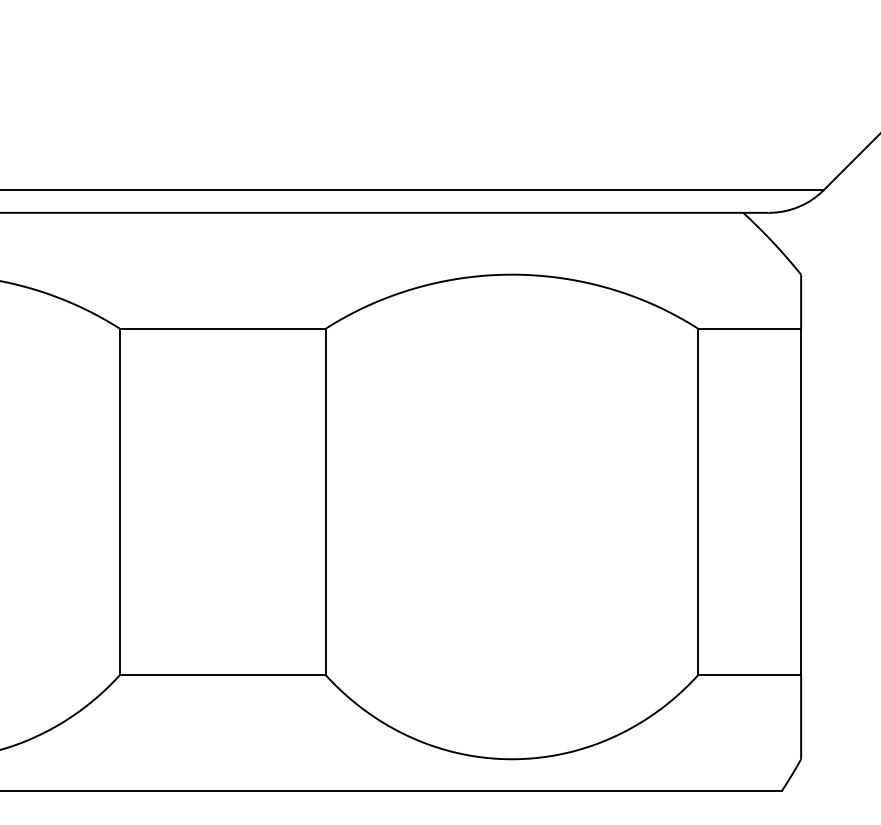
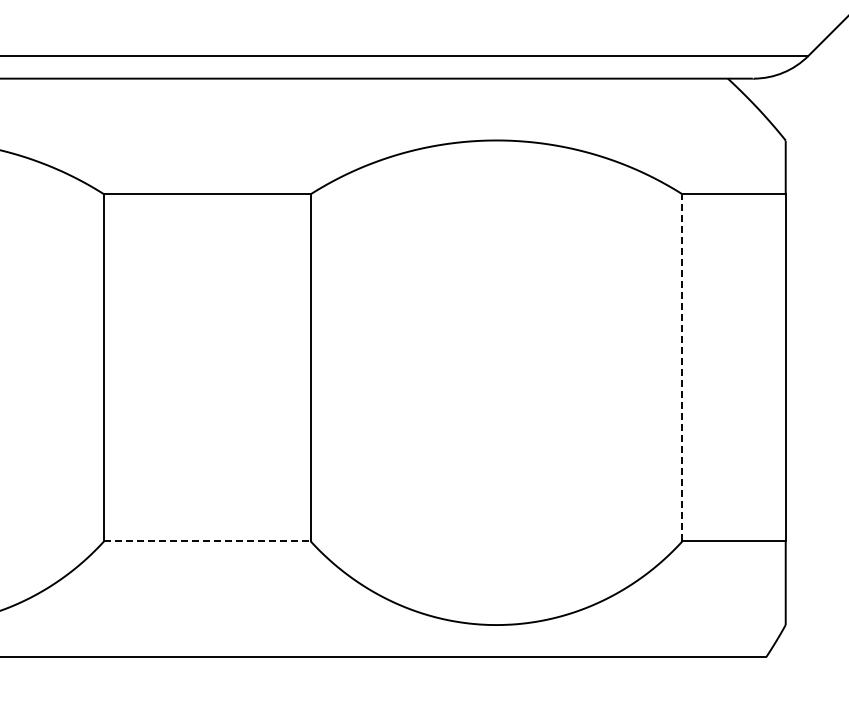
line: (697, 501) -> (682, 367), solid -> dashed
line: (223, 675) -> (208, 541), solid -> dashed

